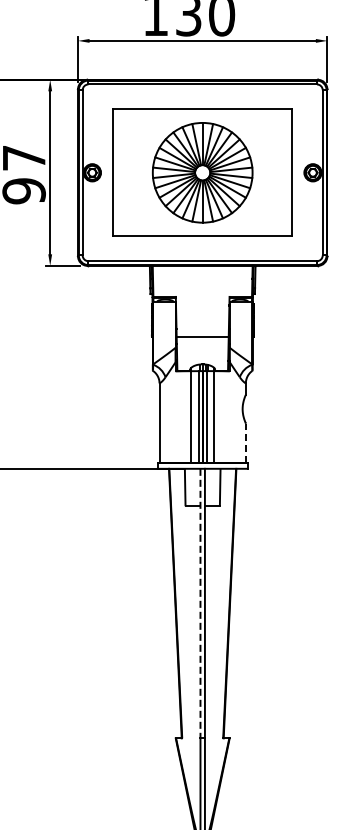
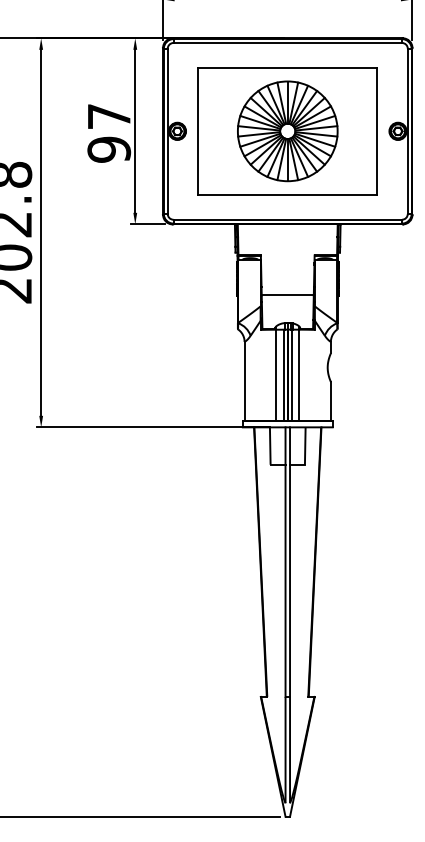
line: (245, 442) -> (330, 401), dashed -> solid
line: (200, 603) -> (285, 562), dashed -> solid

